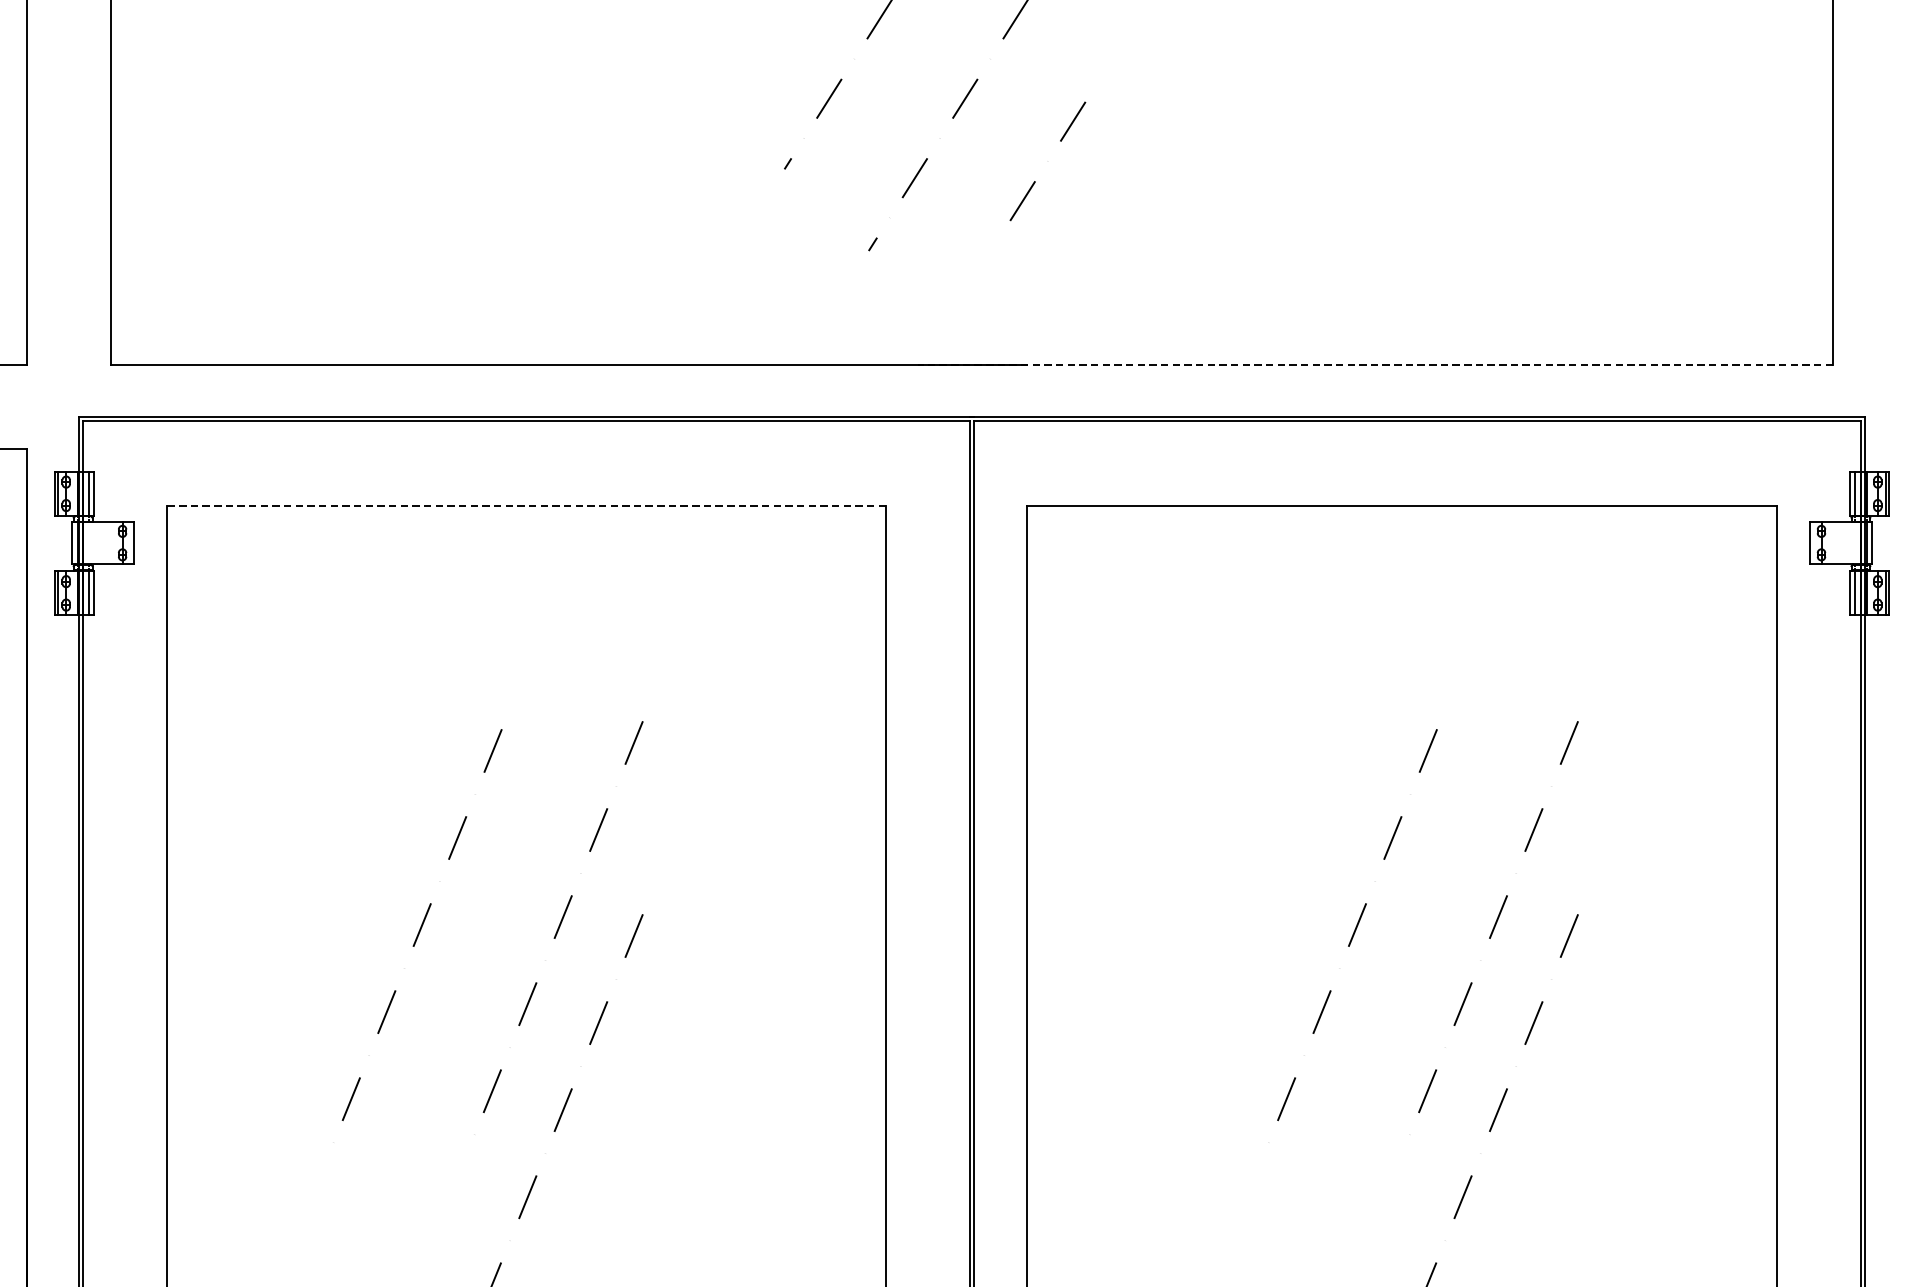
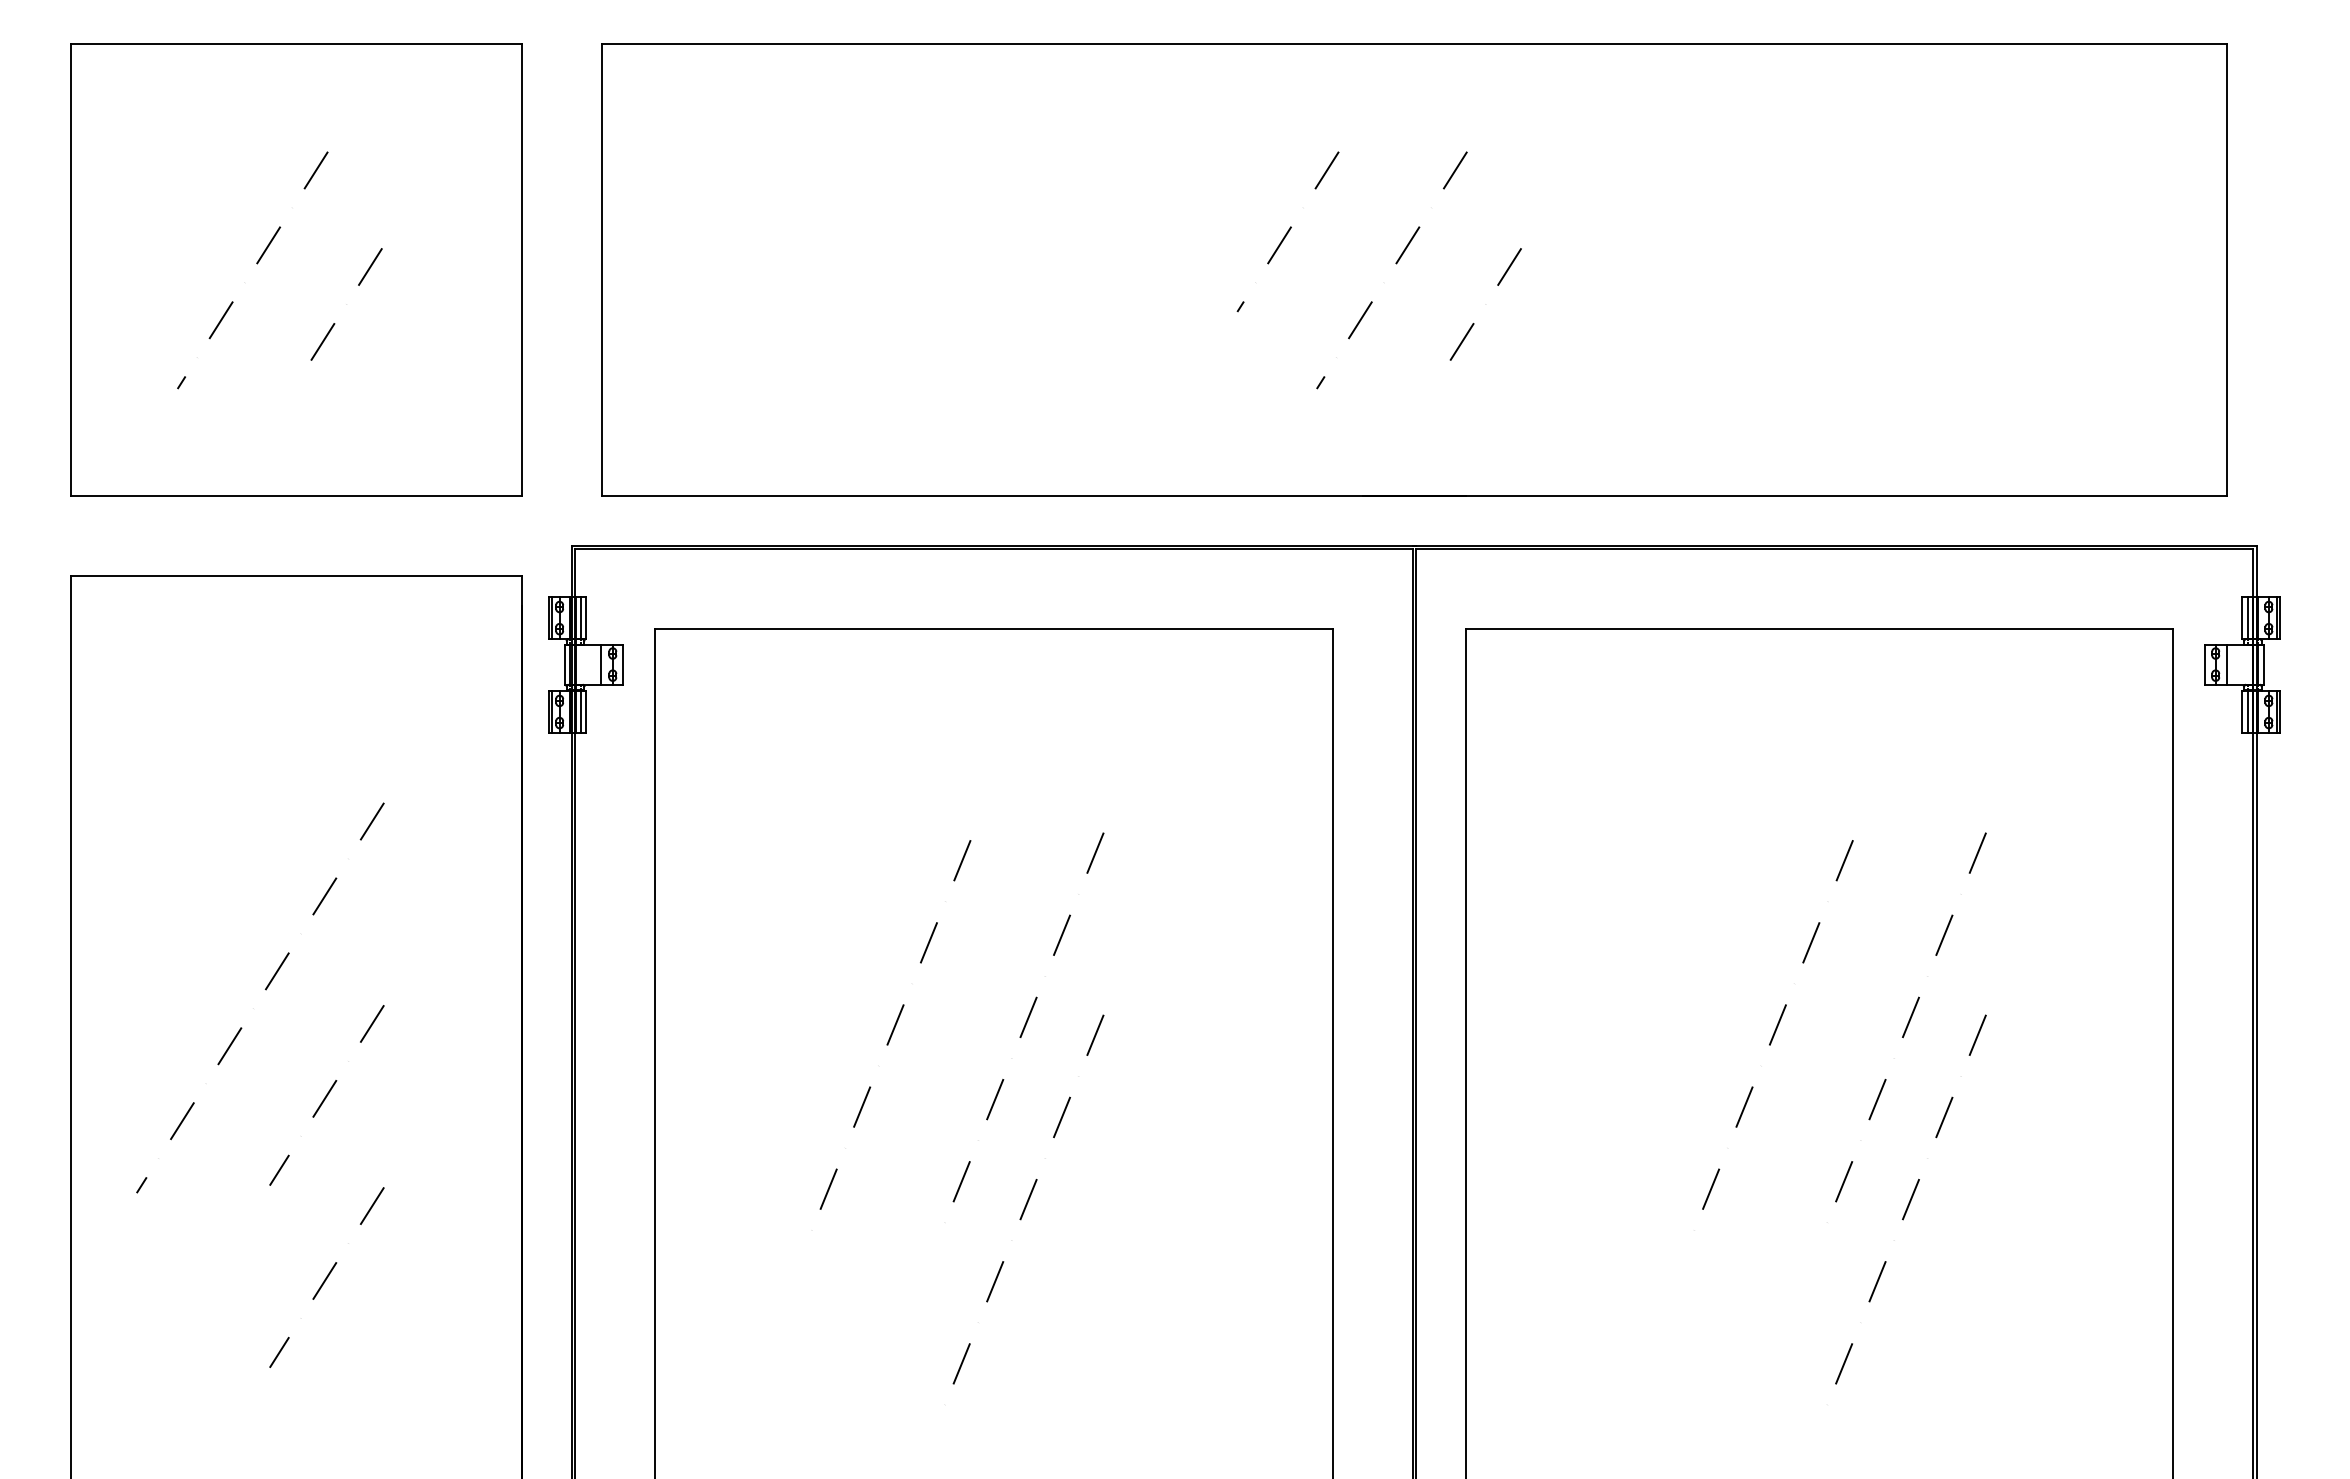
line: (1375, 364) -> (1794, 496), dashed -> solid
line: (526, 505) -> (993, 629), dashed -> solid
line: (110, 543) -> (601, 664), added
line: (1833, 543) -> (2227, 664), added

